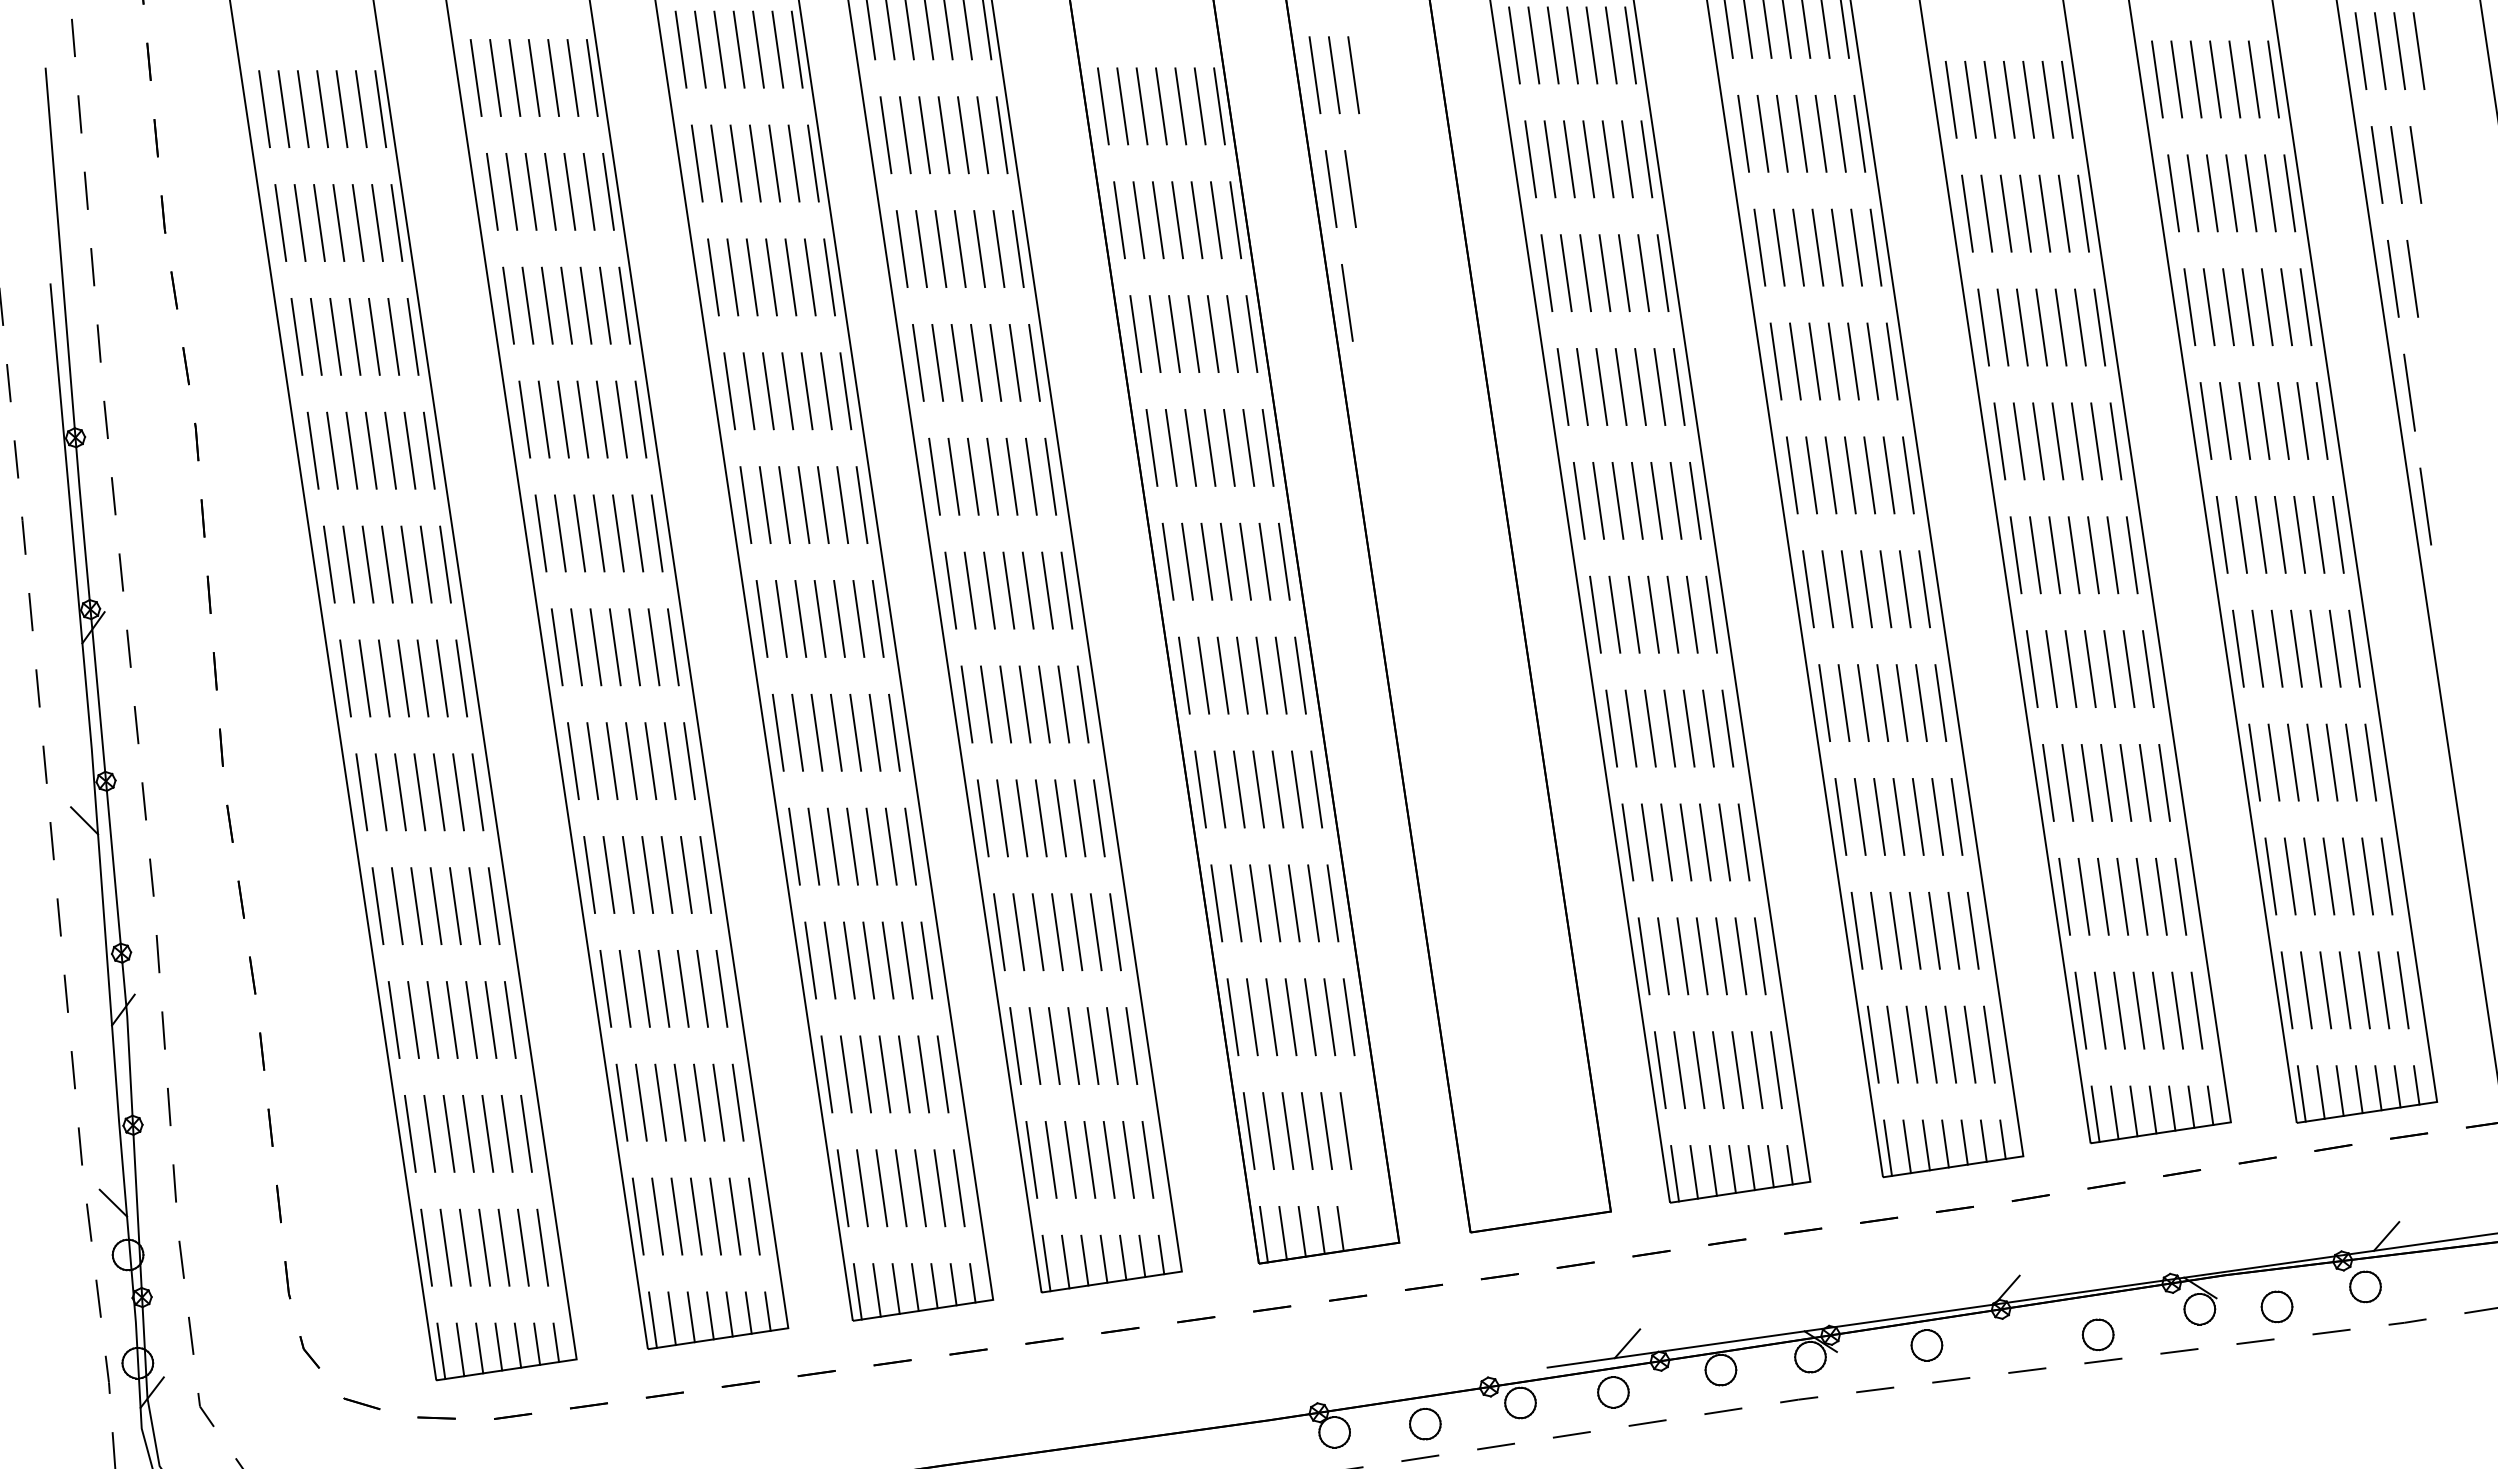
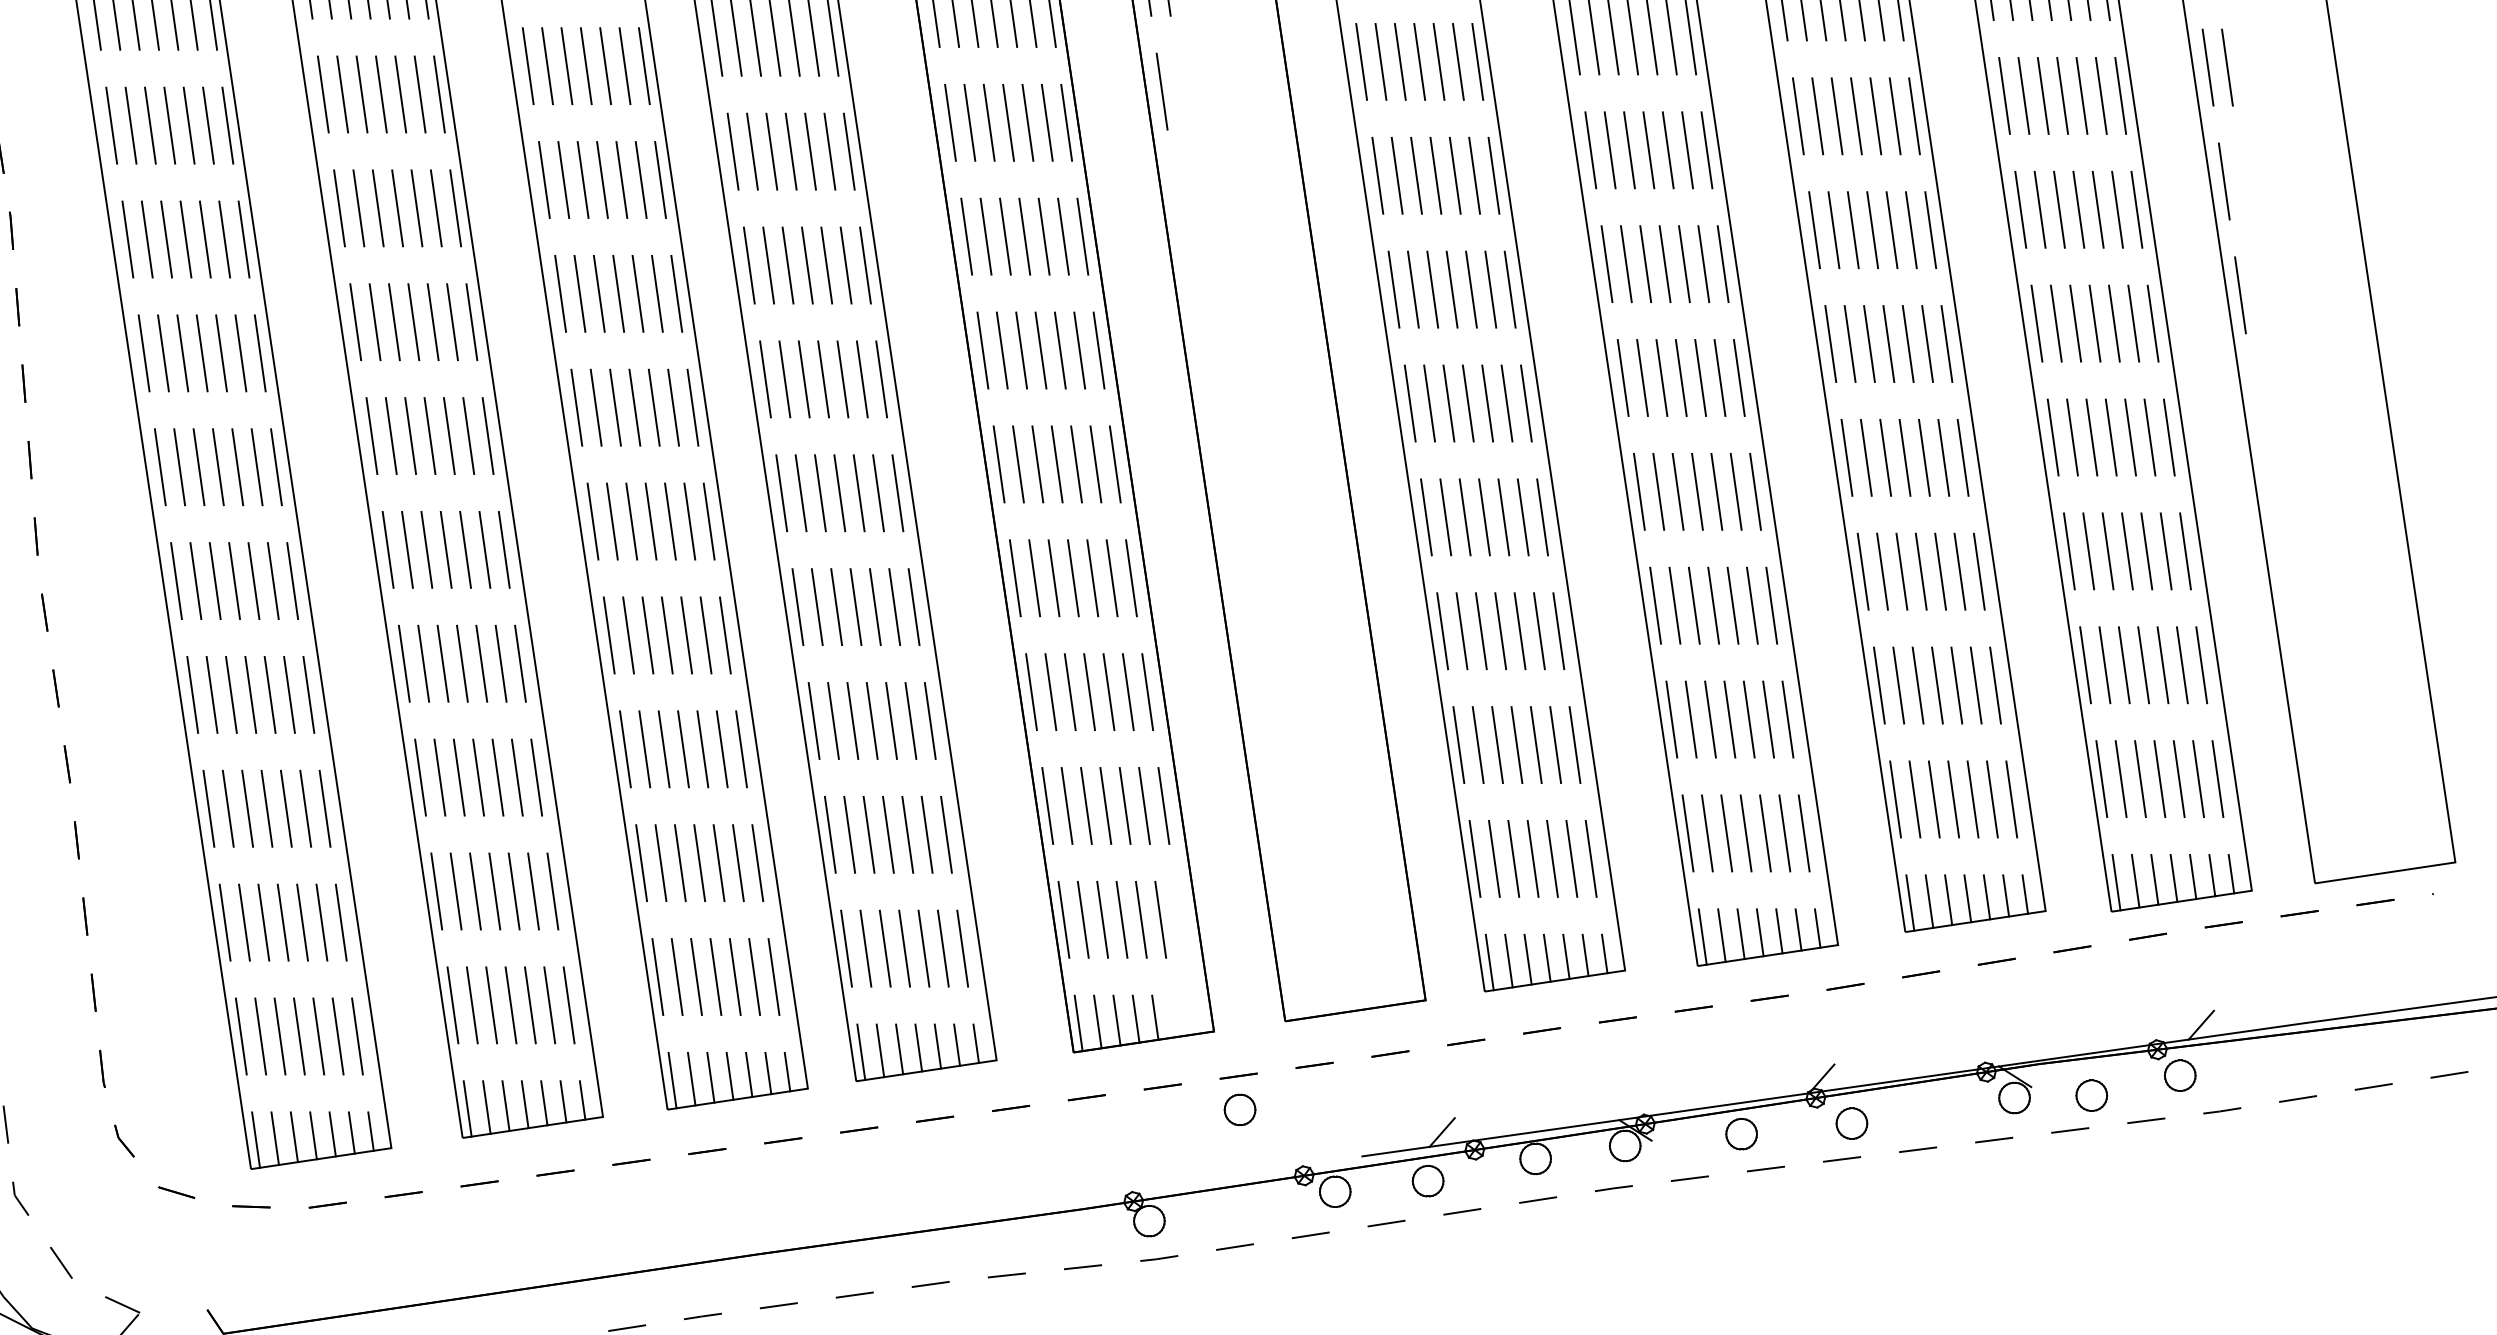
part: (2097, 1334) -> (1851, 1123), moved
part: (1425, 1423) -> (1240, 1109), moved

